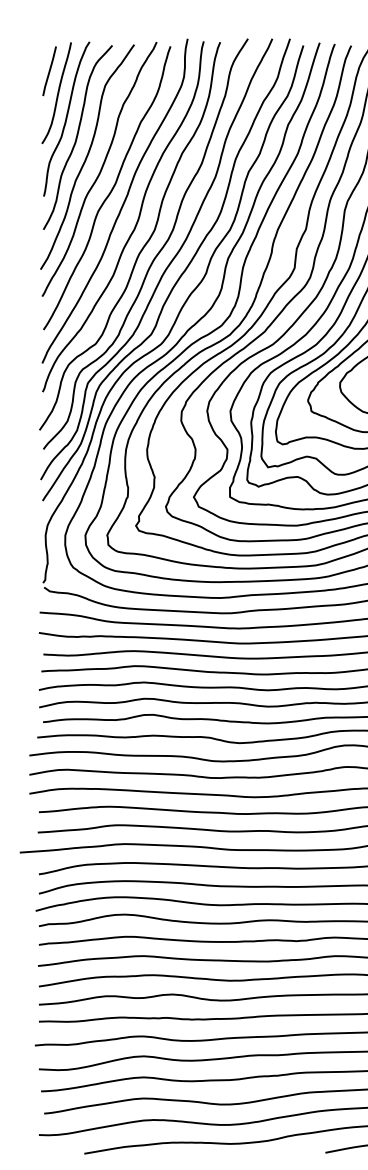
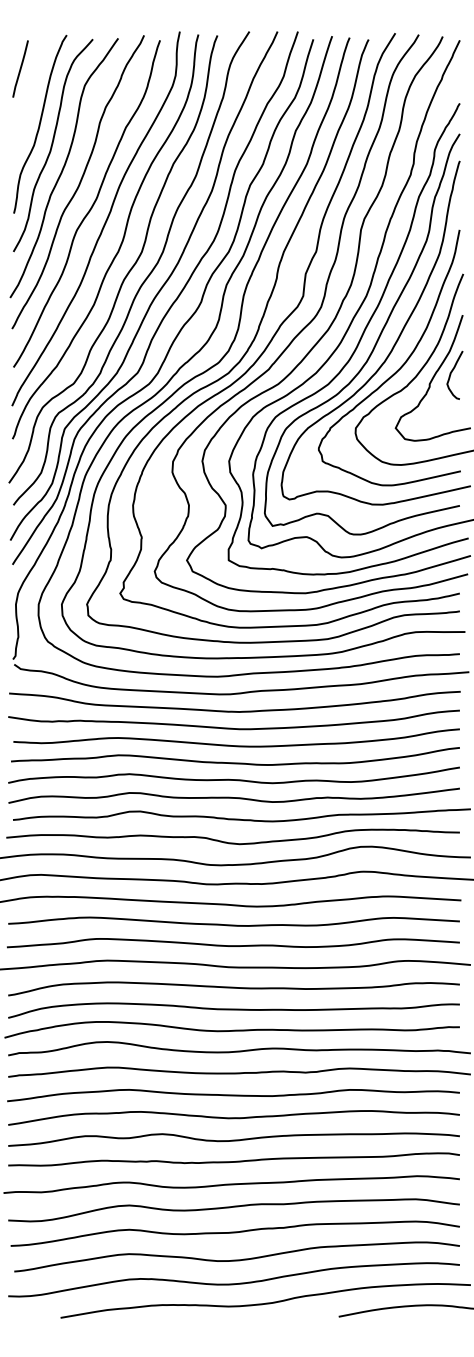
curve: (57, 92) -> (29, 93), removed

